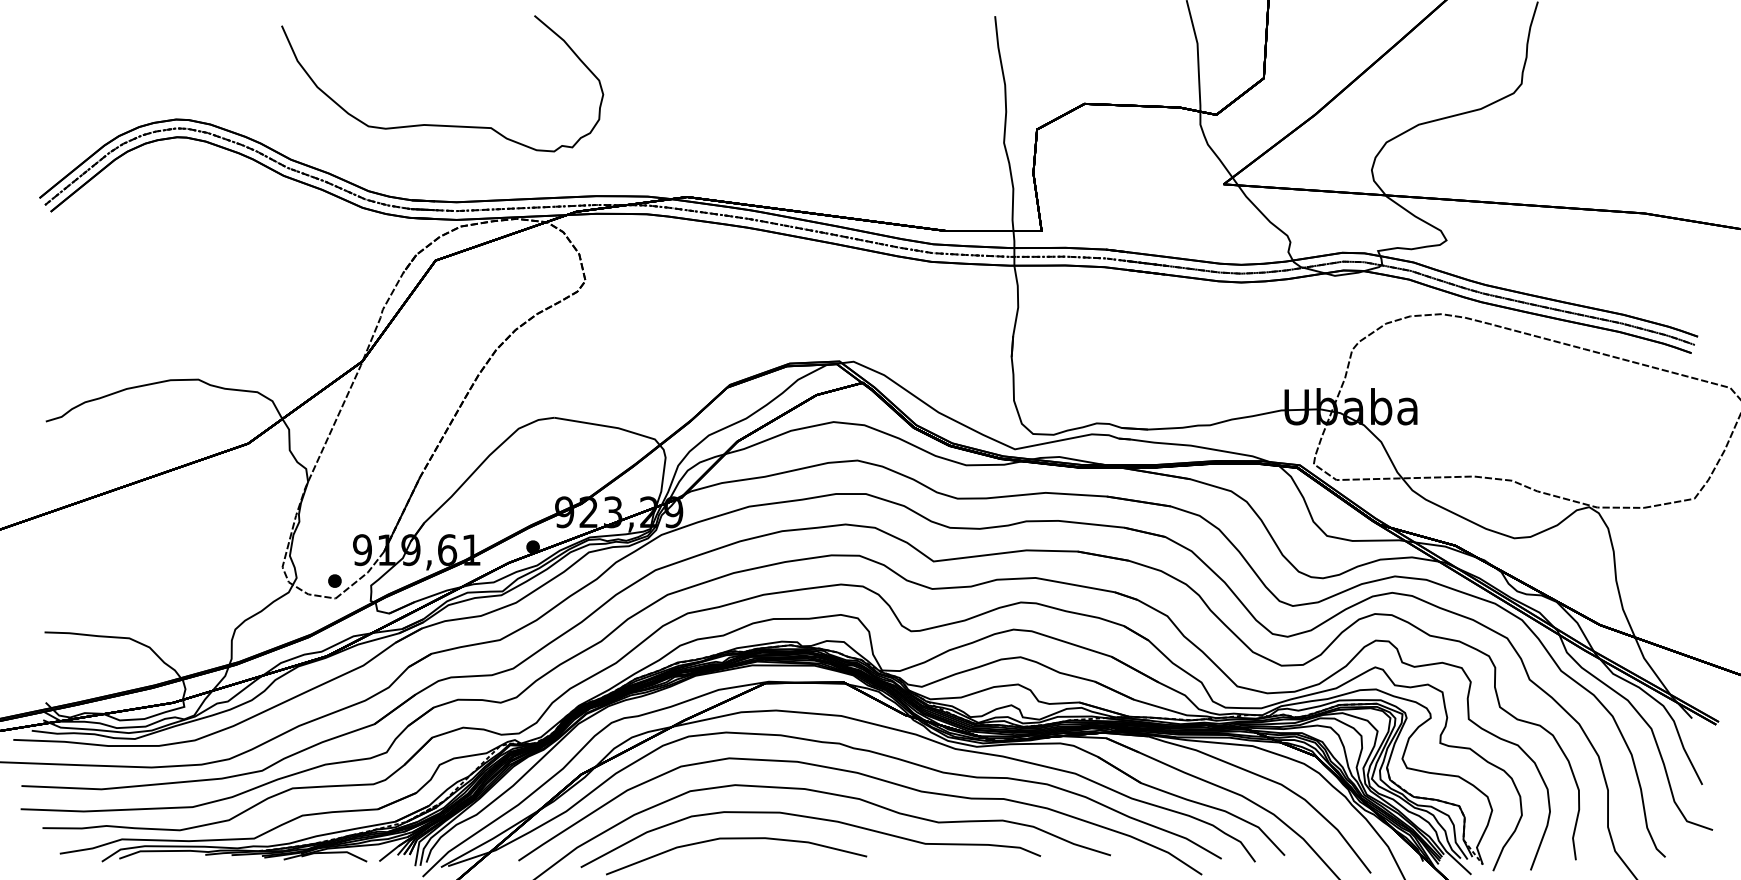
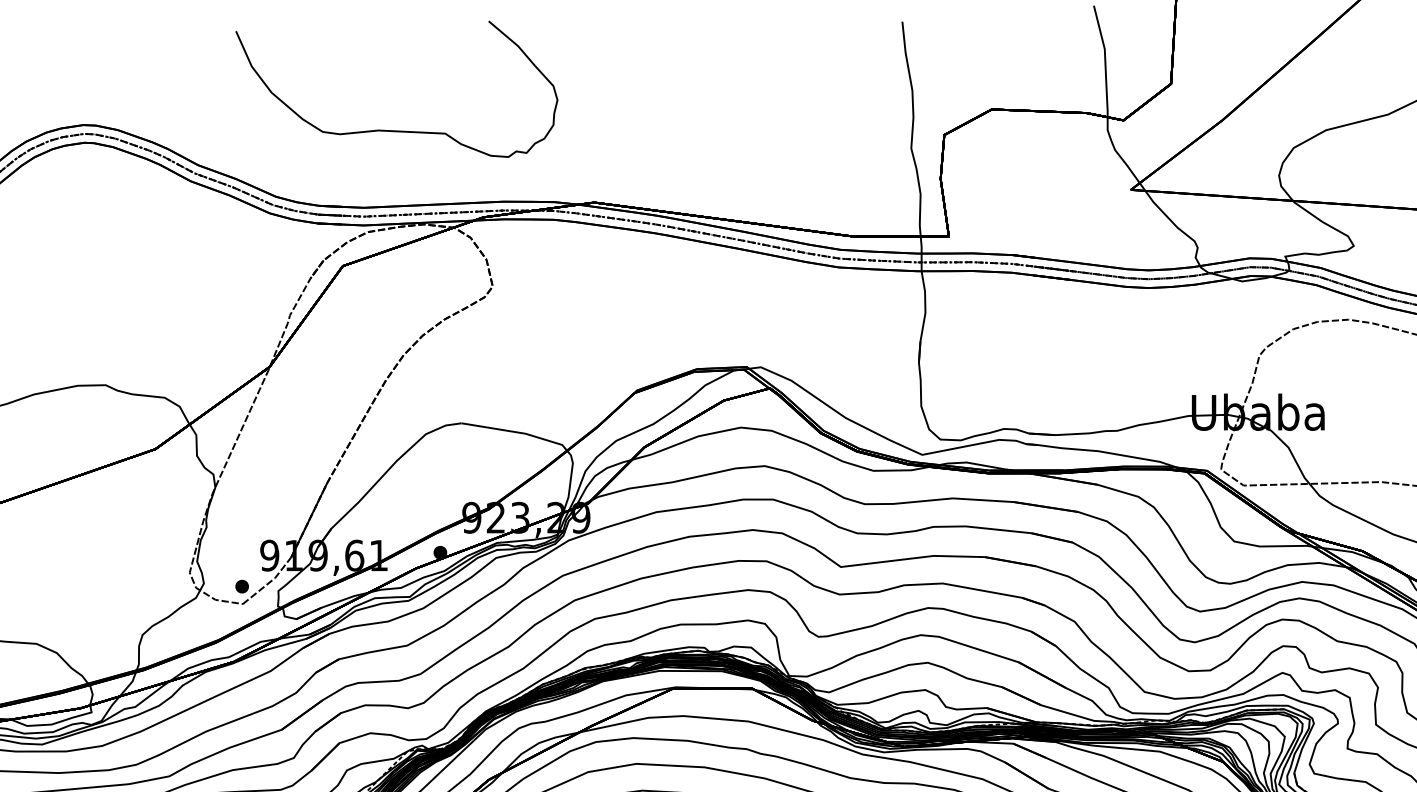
curve: (442, 124) -> (396, 130), moved

